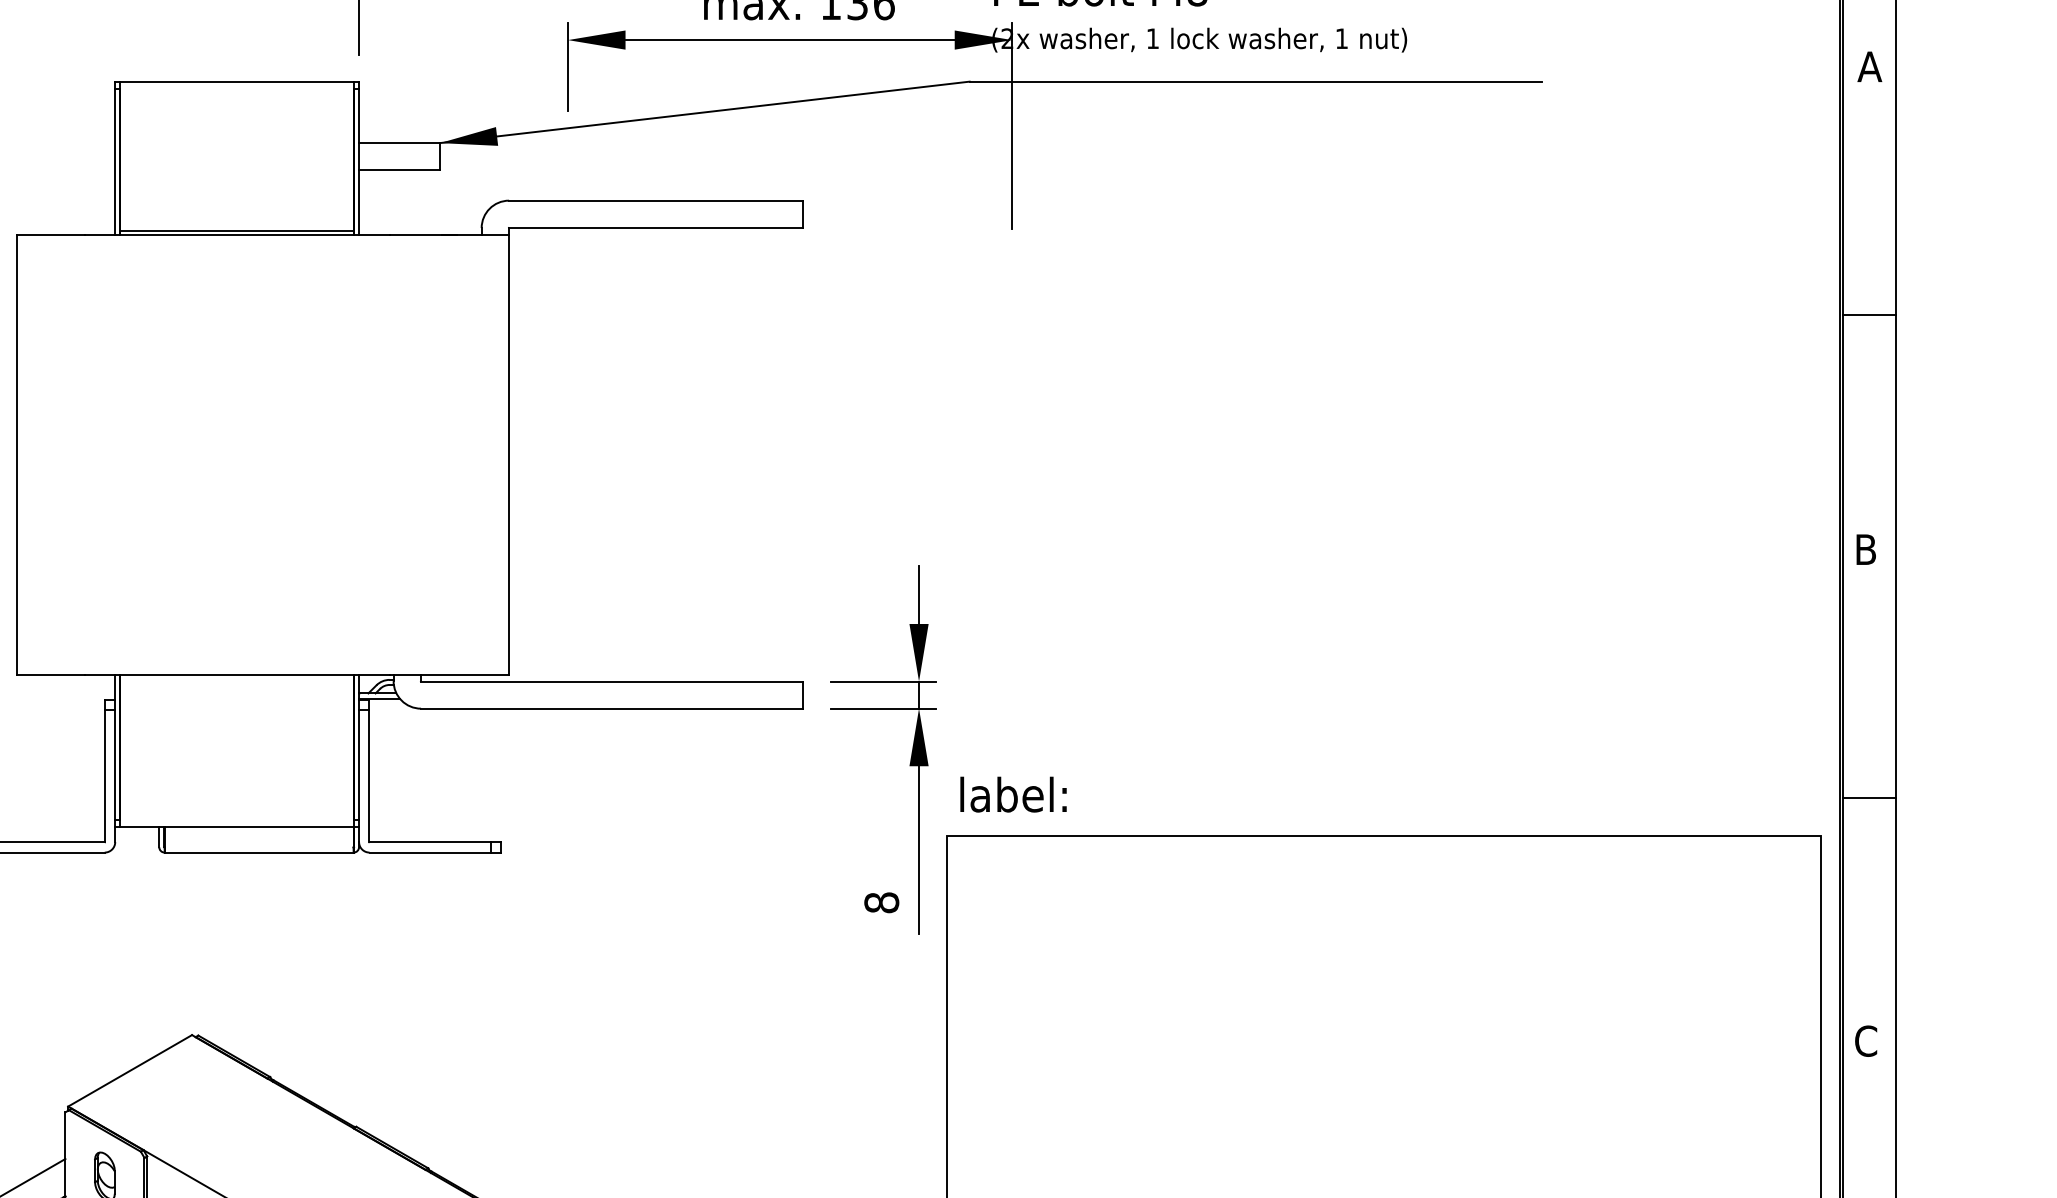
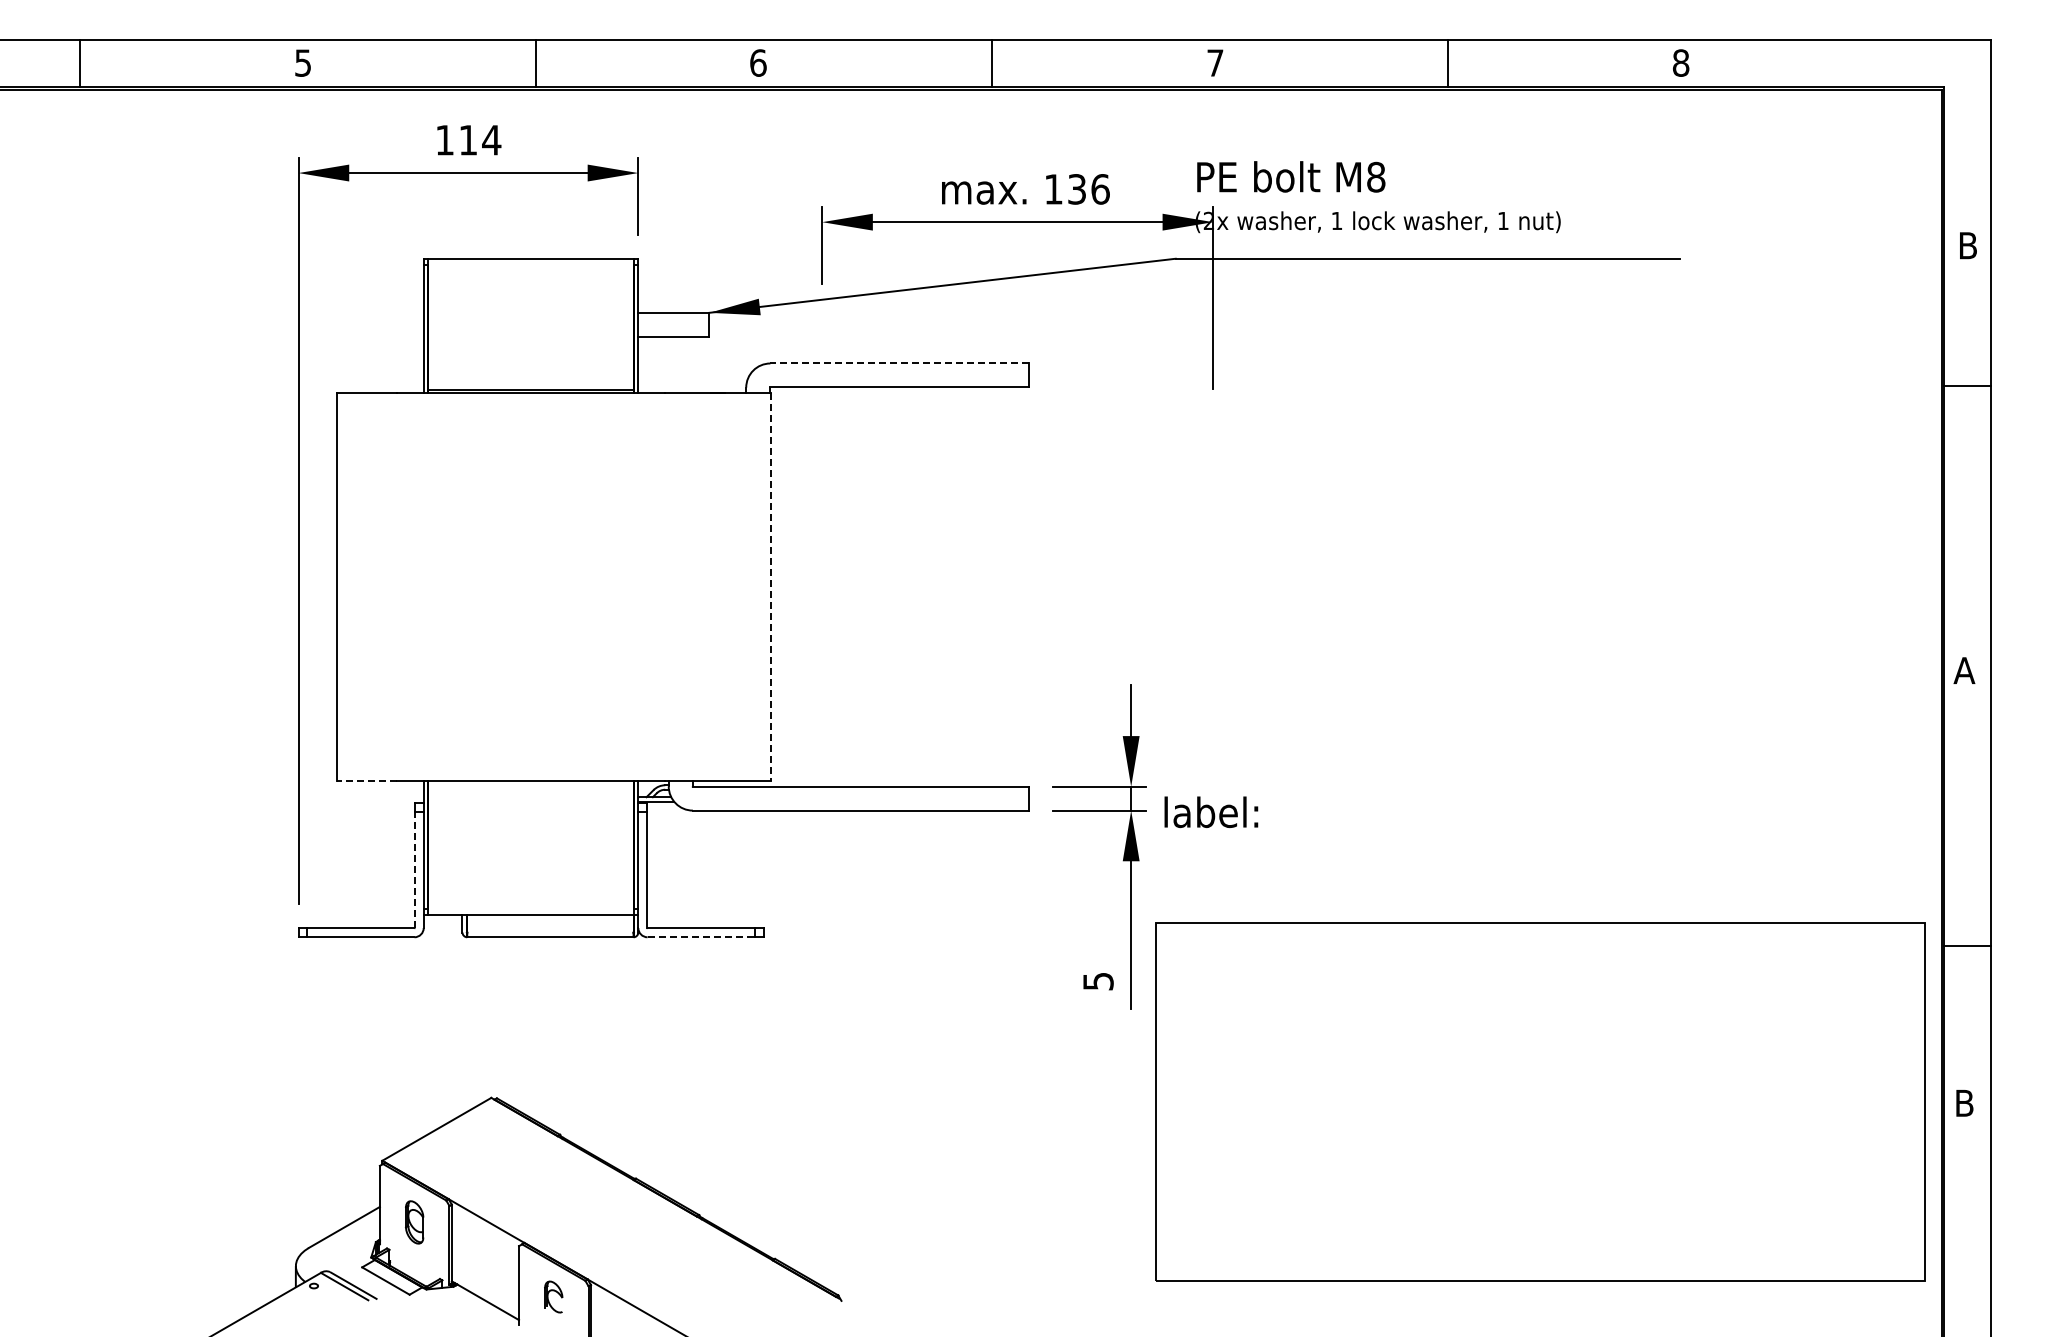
text: (1869, 66) -> (1967, 245), A -> B
line: (655, 200) -> (899, 363), solid -> dashed
line: (1869, 315) -> (1967, 386), moved
line: (509, 455) -> (770, 587), solid -> dashed
text: (1865, 549) -> (1964, 670), B -> A
line: (51, 674) -> (367, 780), solid -> dashed
line: (104, 776) -> (414, 870), solid -> dashed
text: (1013, 794) -> (1211, 812), moved
line: (1869, 797) -> (1967, 945), moved
line: (430, 852) -> (701, 937), solid -> dashed
text: (881, 902) -> (1098, 981), 8 -> 5
text: (1865, 1041) -> (1964, 1103), C -> B

